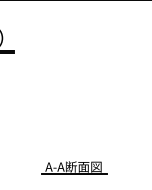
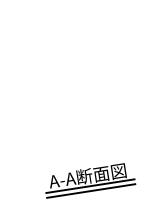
line: (74, 178) -> (91, 191), added

